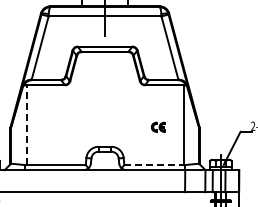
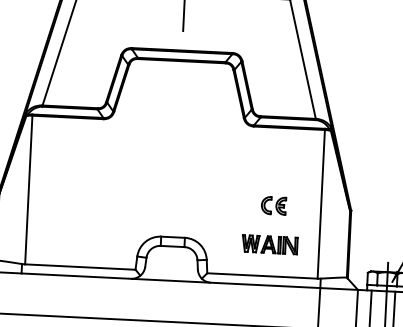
line: (26, 124) -> (28, 188), dashed -> solid
part: (156, 147) -> (268, 243), added
line: (153, 165) -> (261, 276), dashed -> solid

